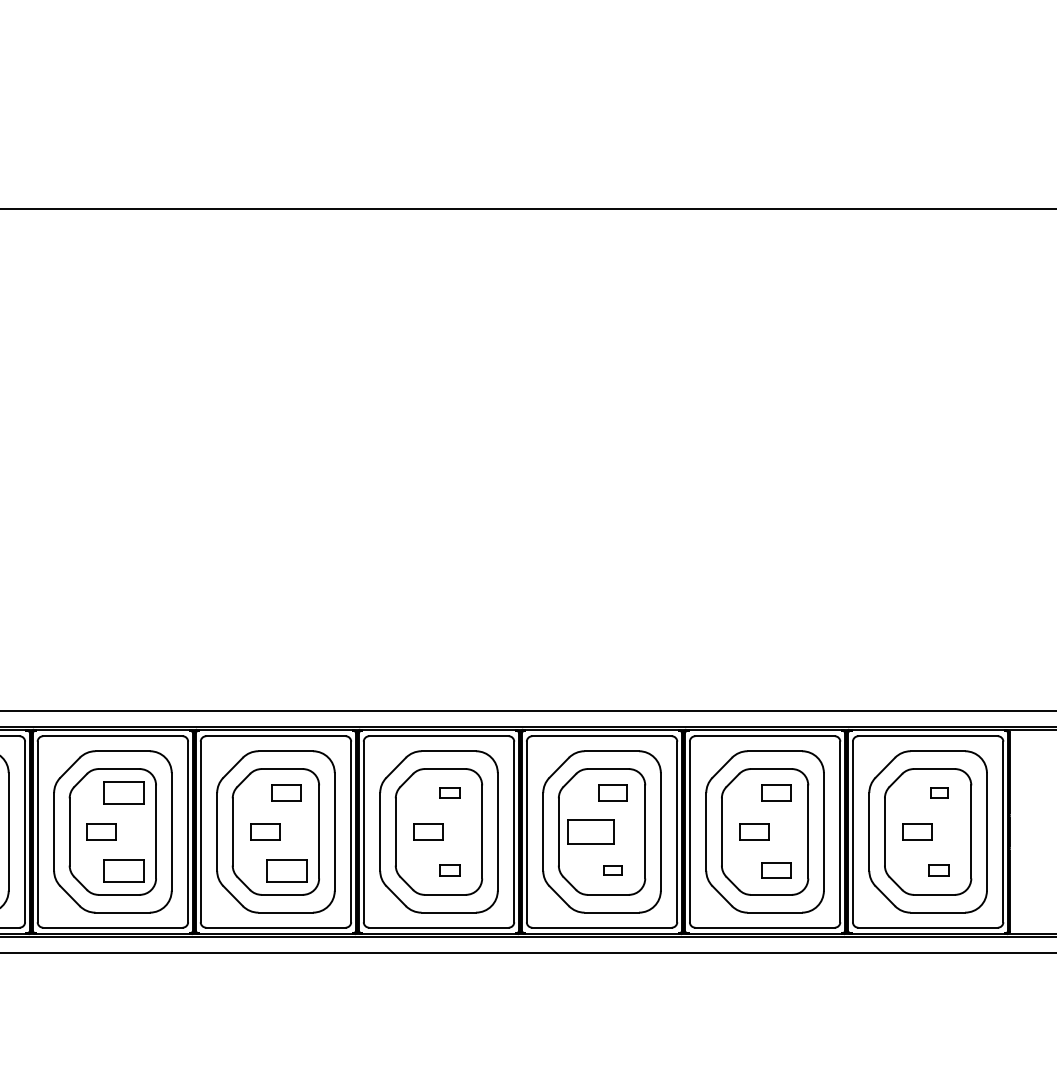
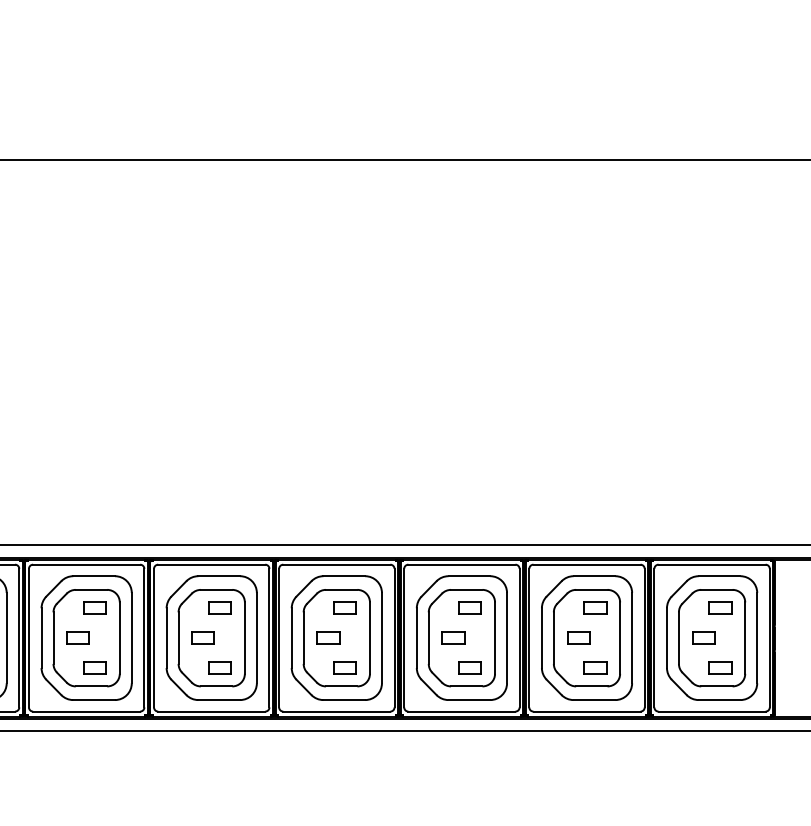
part: (123, 792) -> (94, 607), size x0.71
part: (449, 792) -> (344, 607), size x1.43
part: (939, 792) -> (720, 607), size x1.67
part: (591, 831) -> (453, 637), size x0.62
part: (123, 870) -> (94, 667), size x0.71
part: (286, 870) -> (219, 667), size x0.71
part: (449, 870) -> (344, 667), size x1.43
part: (612, 870) -> (469, 667), size x1.67
part: (939, 870) -> (720, 667), size x1.43

